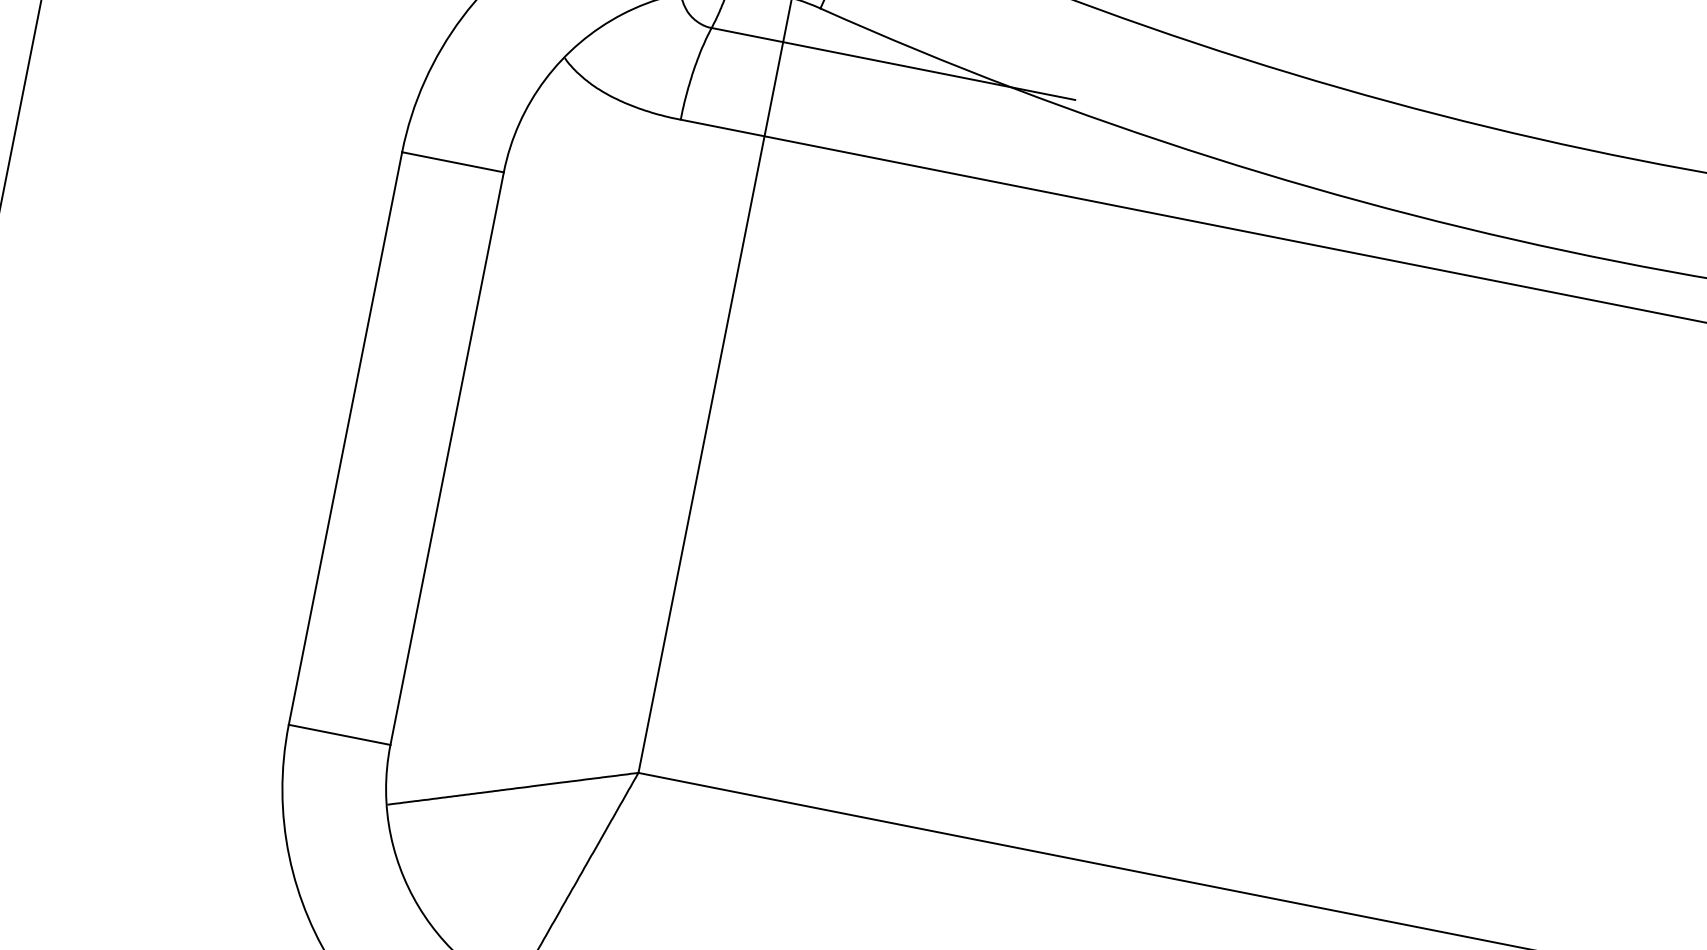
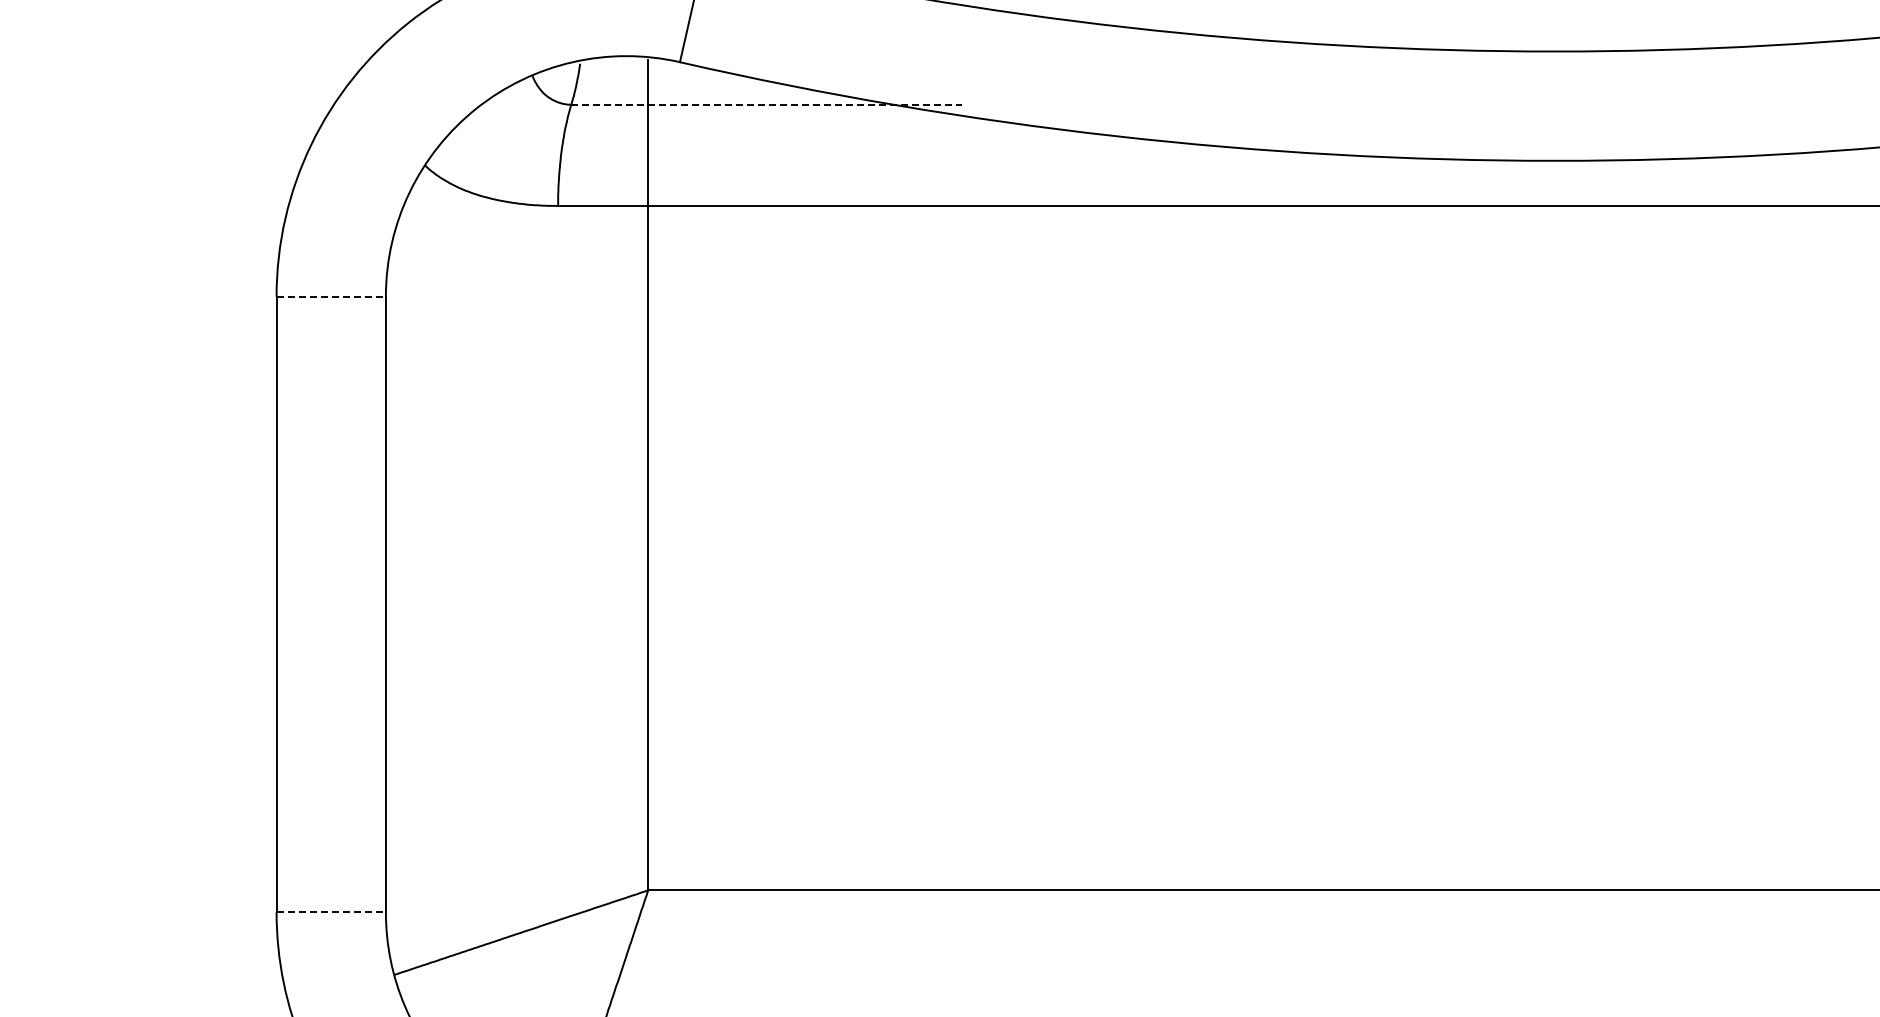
line: (894, 63) -> (767, 104), solid -> dashed
line: (453, 162) -> (331, 296), solid -> dashed
line: (339, 735) -> (331, 912), solid -> dashed

